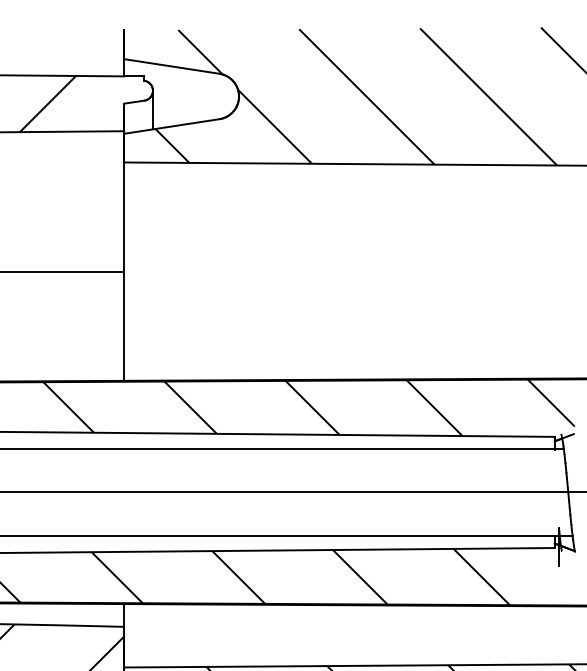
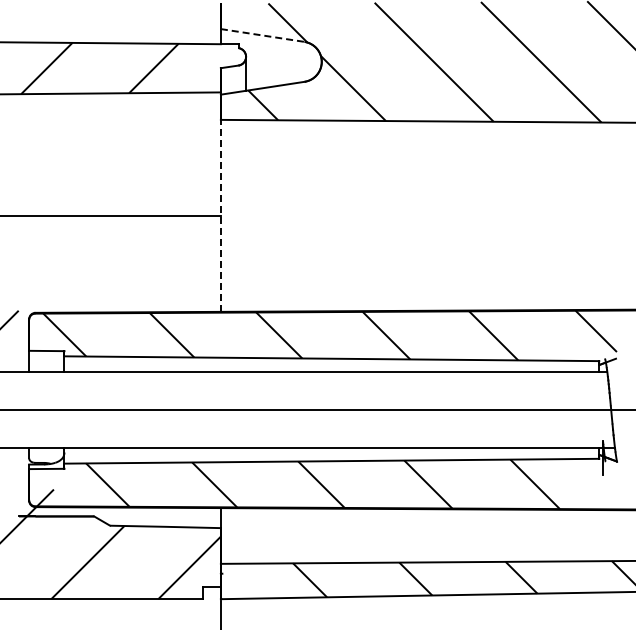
line: (172, 66) -> (263, 35), solid -> dashed
line: (123, 271) -> (220, 215), solid -> dashed

